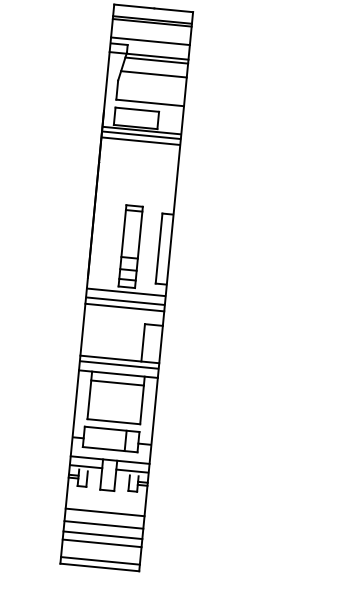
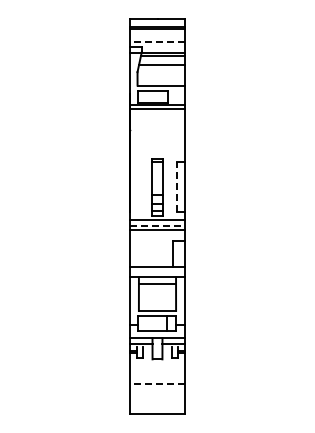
line: (150, 41) -> (157, 42), solid -> dashed
line: (140, 140) -> (157, 112), removed
line: (159, 248) -> (177, 186), solid -> dashed
line: (125, 300) -> (157, 225), solid -> dashed
line: (119, 364) -> (157, 270), removed
line: (105, 511) -> (157, 374), removed
line: (103, 524) -> (157, 383), solid -> dashed
line: (102, 535) -> (157, 391), removed
line: (102, 543) -> (157, 396), removed
line: (100, 561) -> (157, 409), removed

